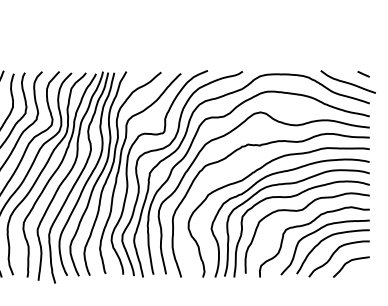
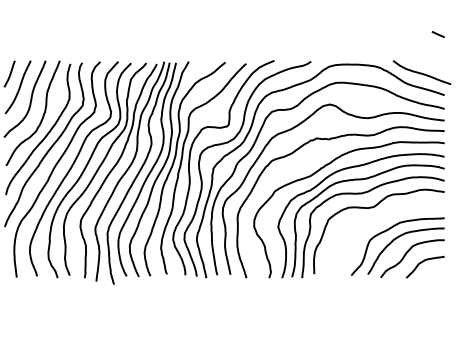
line: (362, 74) -> (437, 34), moved
curve: (309, 224) -> (381, 222), removed

